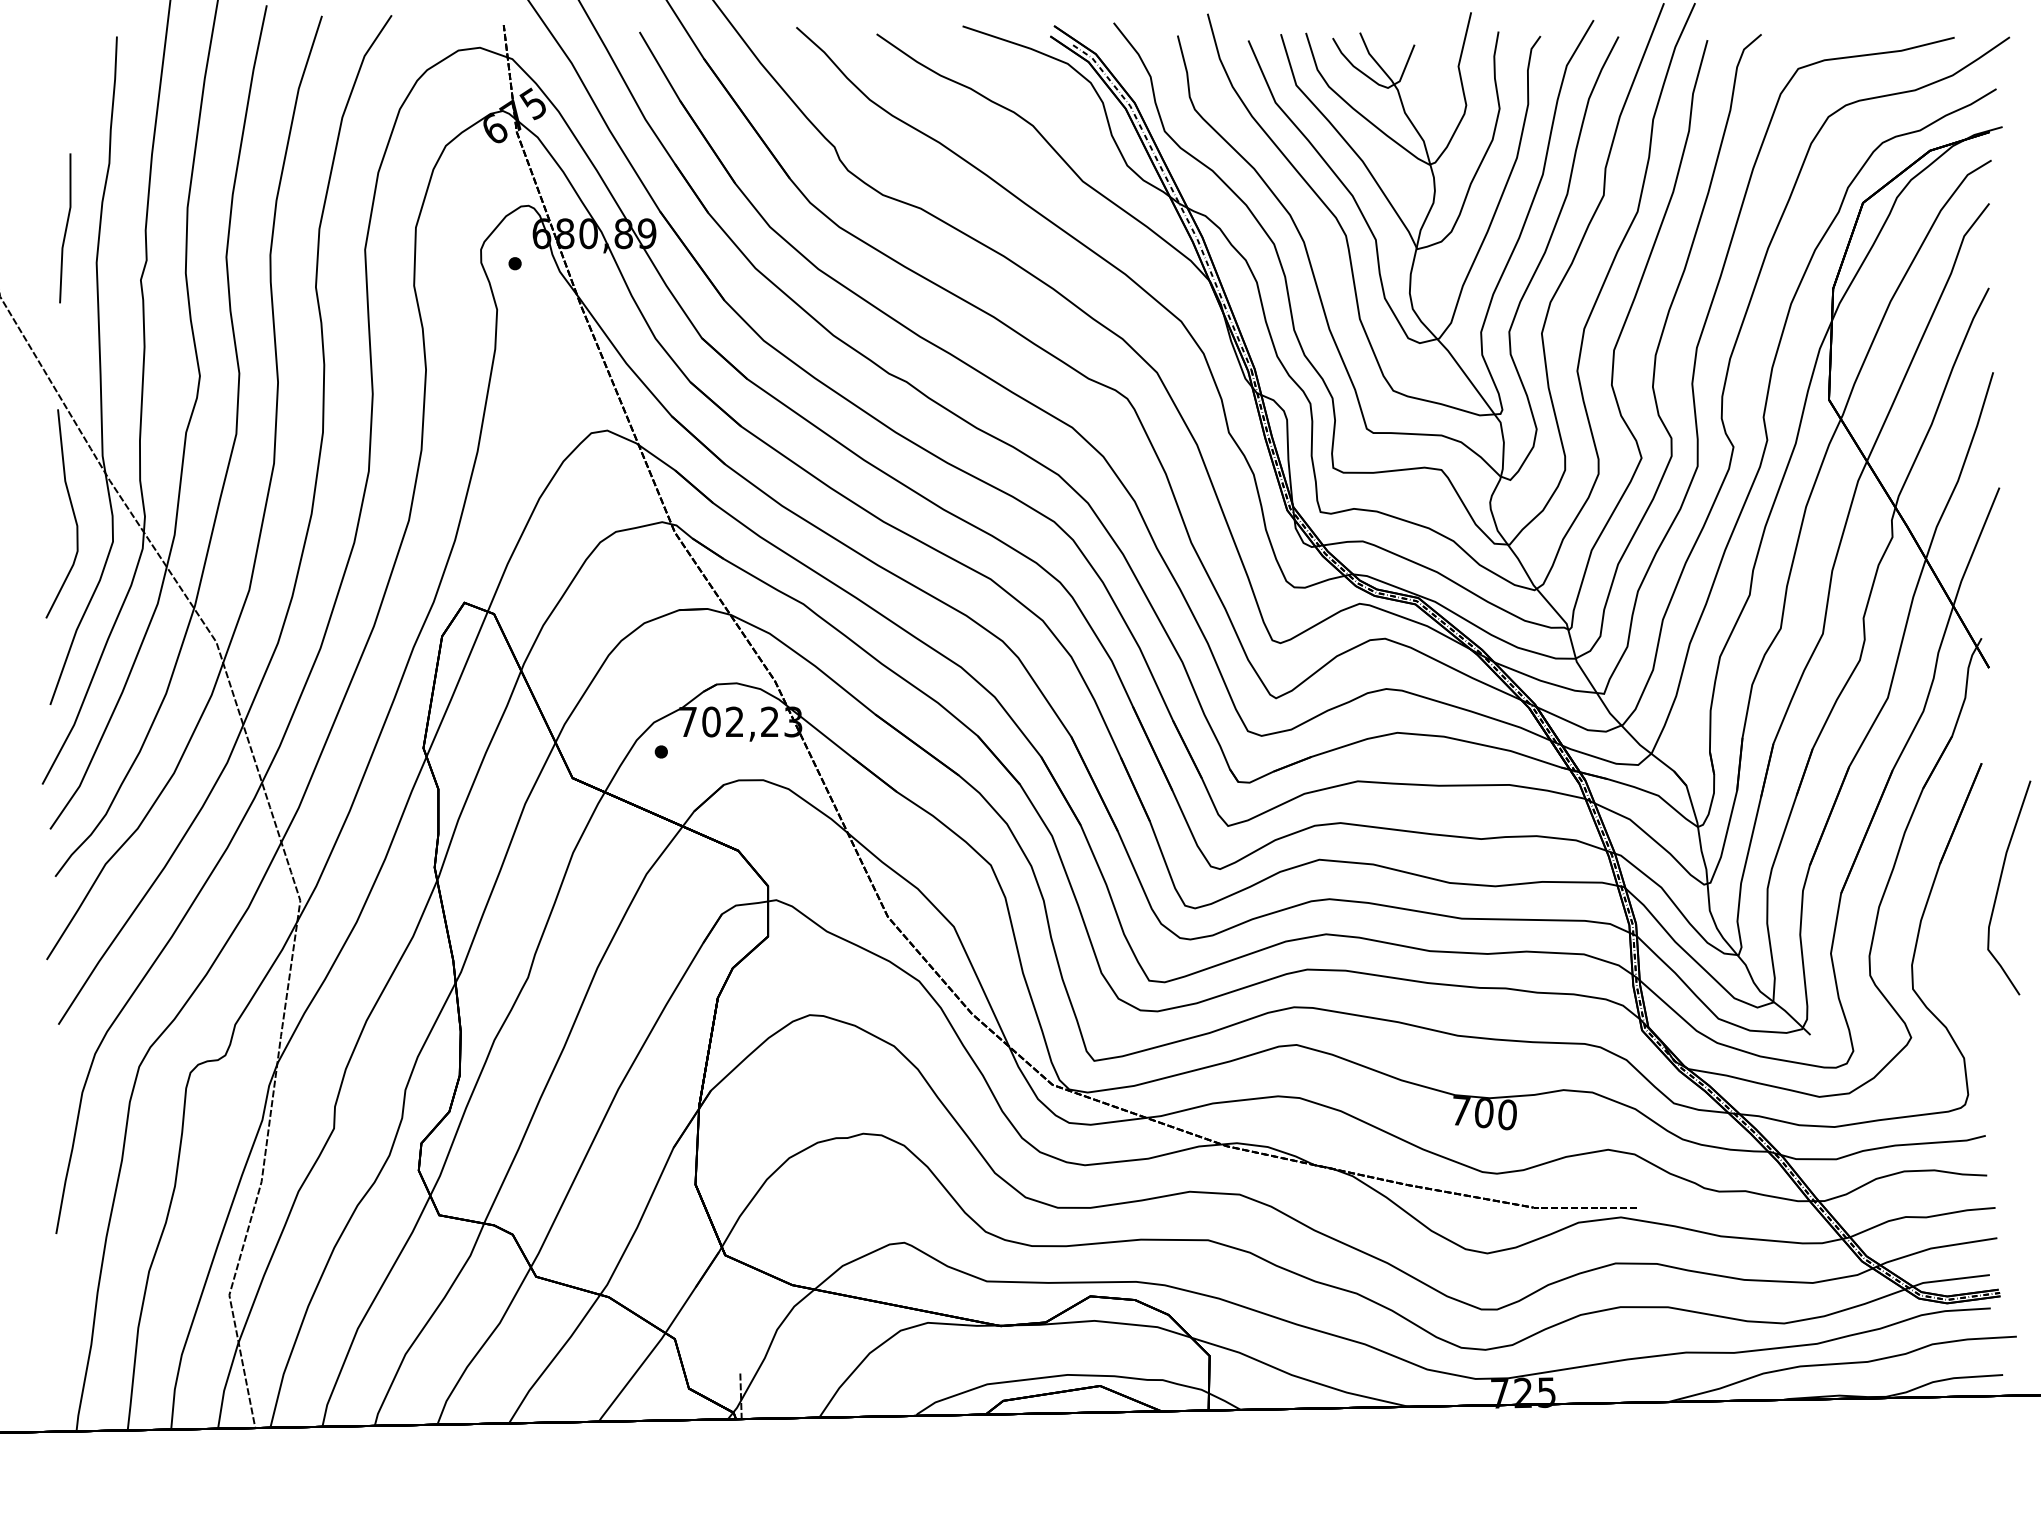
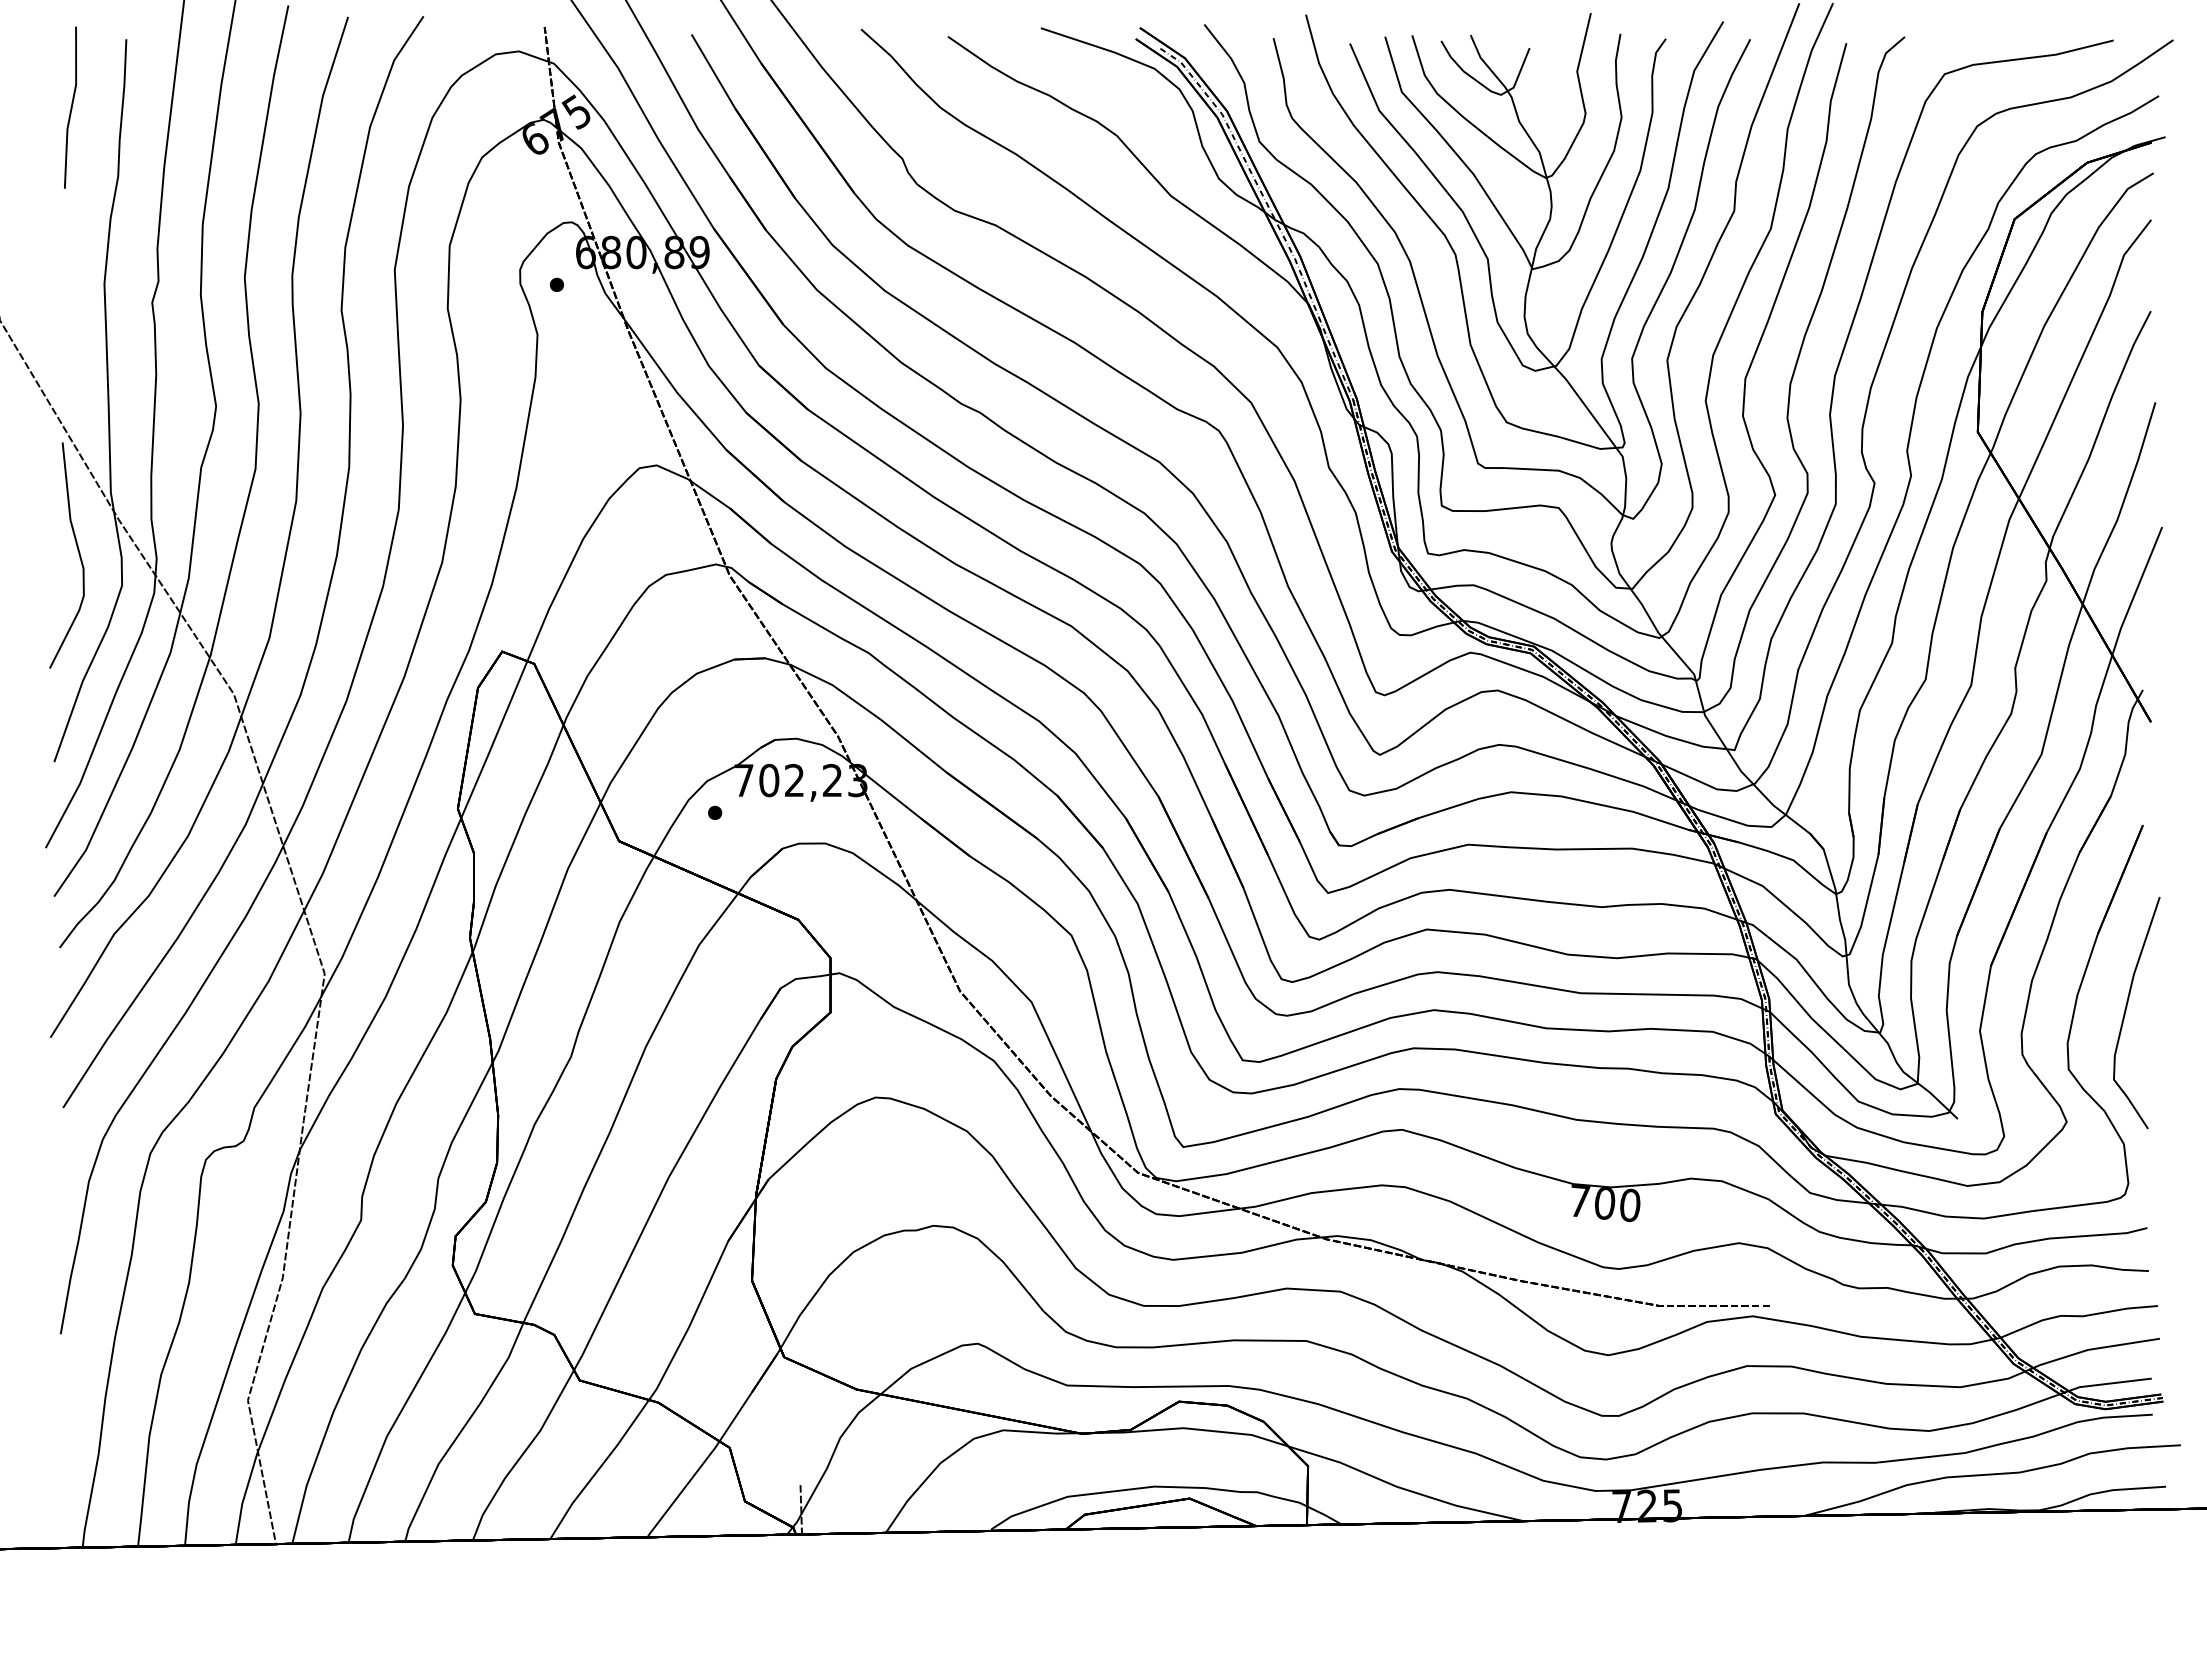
line: (65, 228) -> (70, 107), moved
curve: (1999, 886) -> (2126, 1011), moved

